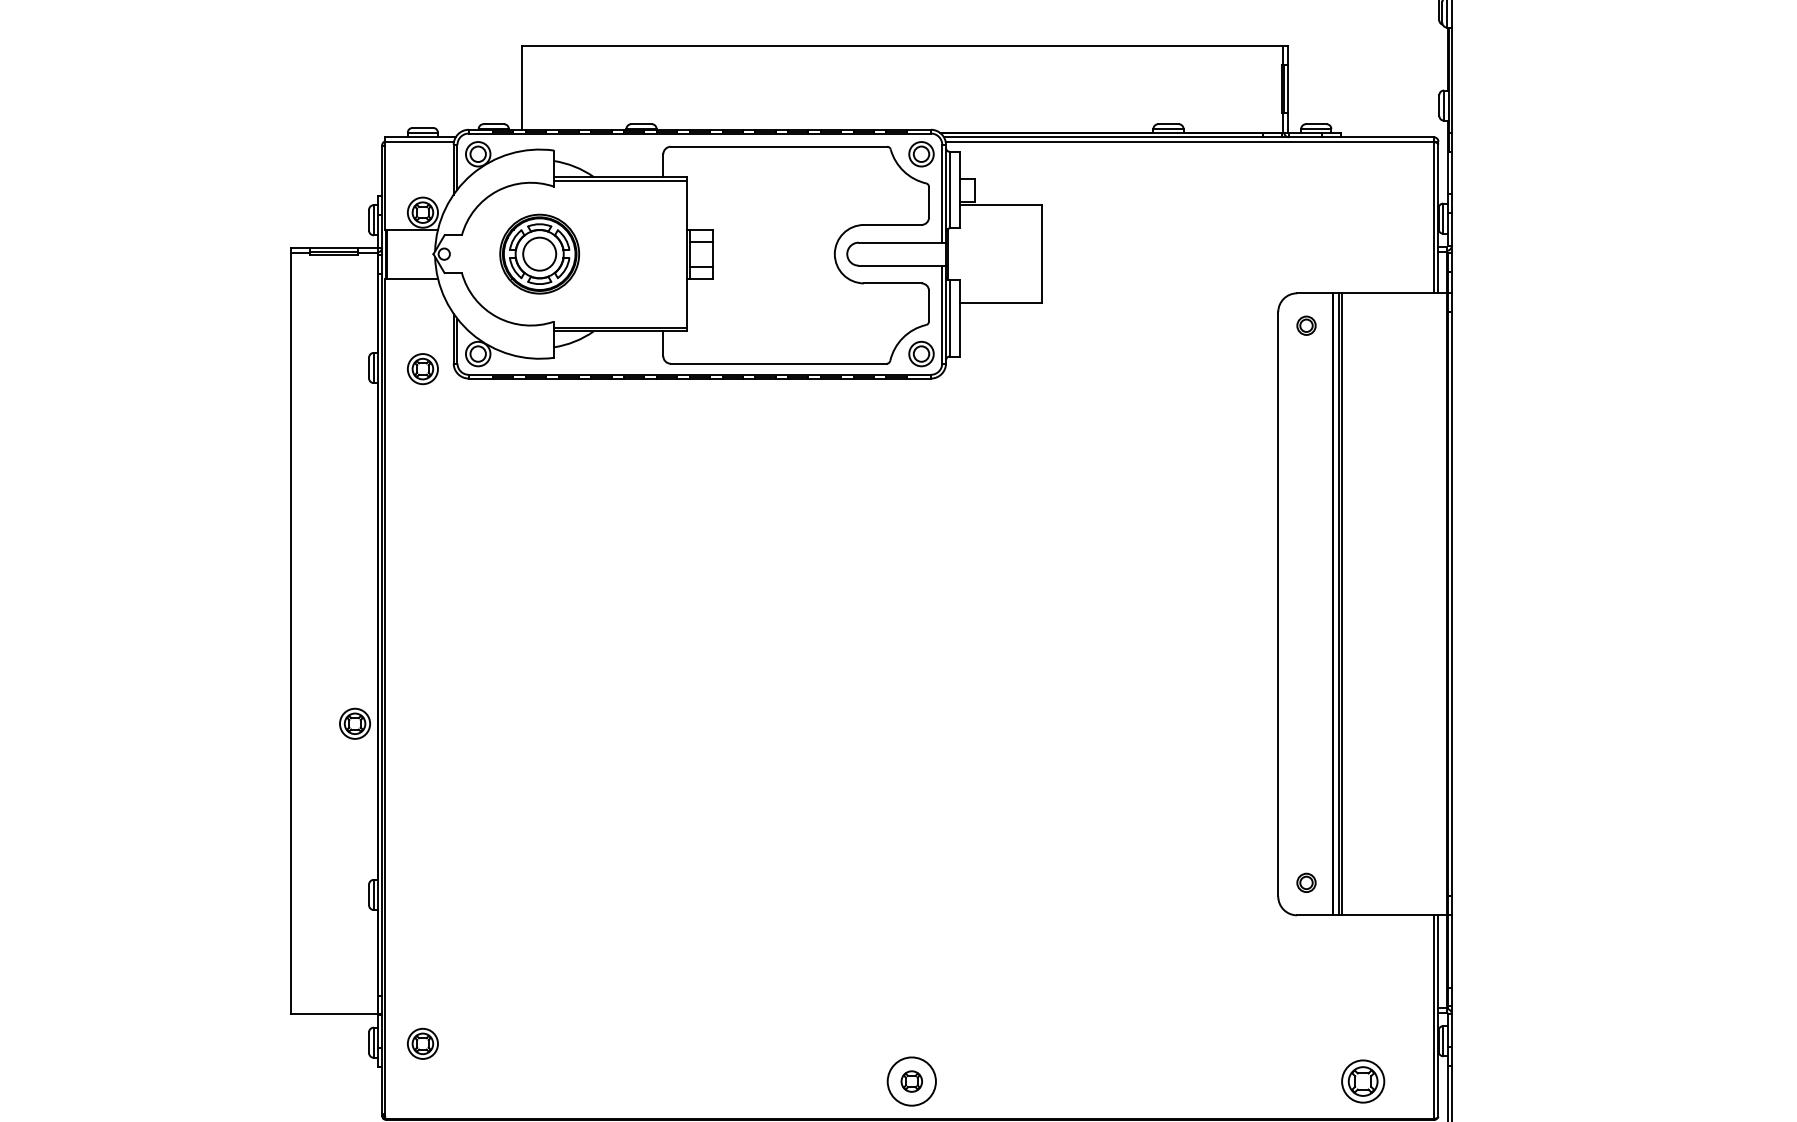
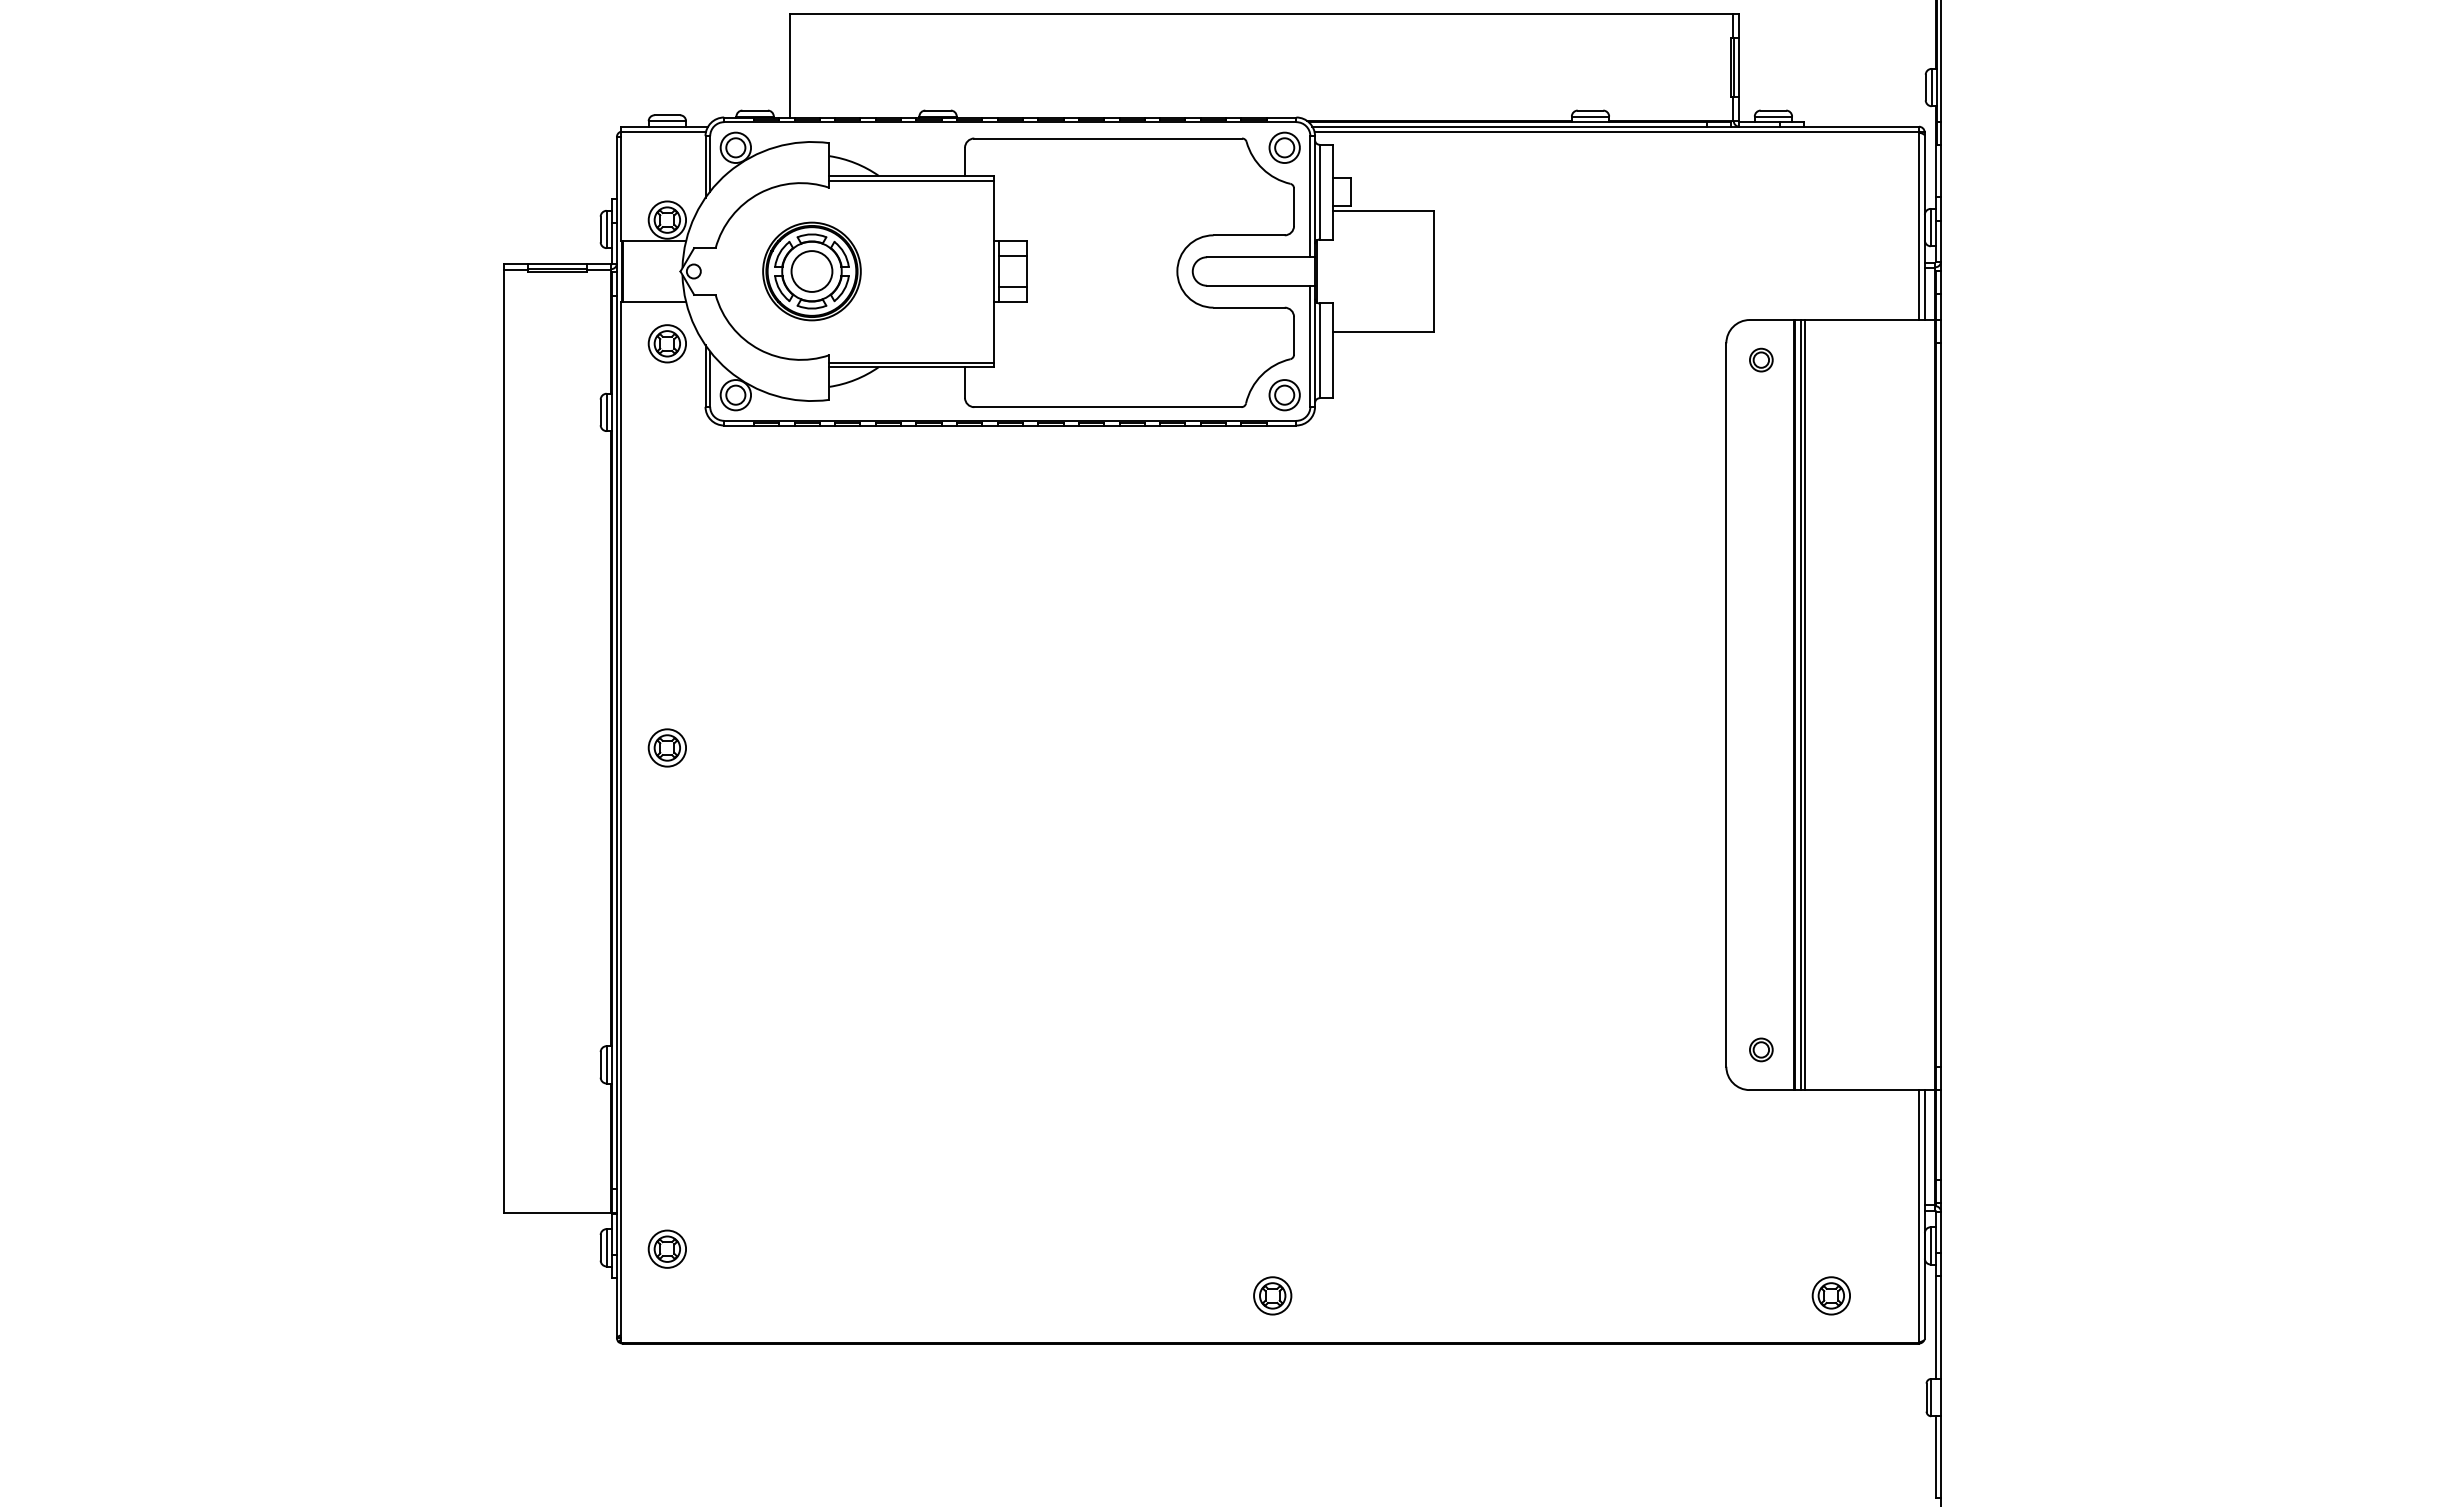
part: (422, 368) -> (666, 343), moved
part: (354, 723) -> (666, 747), moved
circle: (911, 1081) -> (1272, 1295), size x0.62
part: (1362, 1081) -> (1830, 1295), size x0.71

